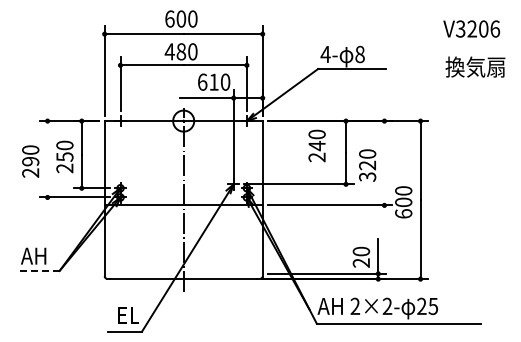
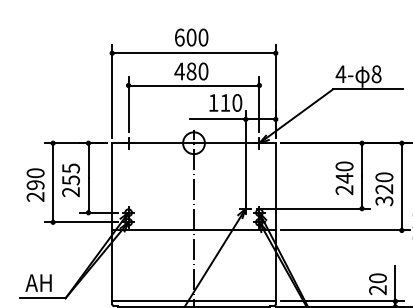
text: (202, 81) -> (213, 102), 610 -> 110
text: (64, 145) -> (70, 168), 250 -> 255
text: (316, 145) -> (343, 177), moved
line: (47, 158) -> (53, 181), added
line: (384, 162) -> (401, 186), added
line: (37, 270) -> (42, 297), dashed -> solid
line: (183, 273) -> (193, 300), added

